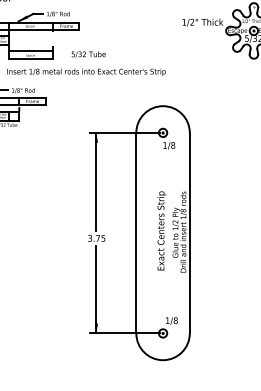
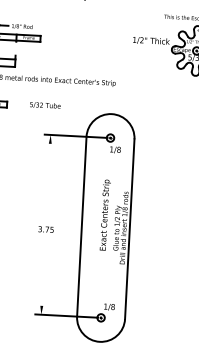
text: (88, 54) -> (45, 105), moved
line: (96, 181) -> (48, 178), removed
text: (161, 230) -> (105, 214), moved
line: (96, 289) -> (43, 275), removed

